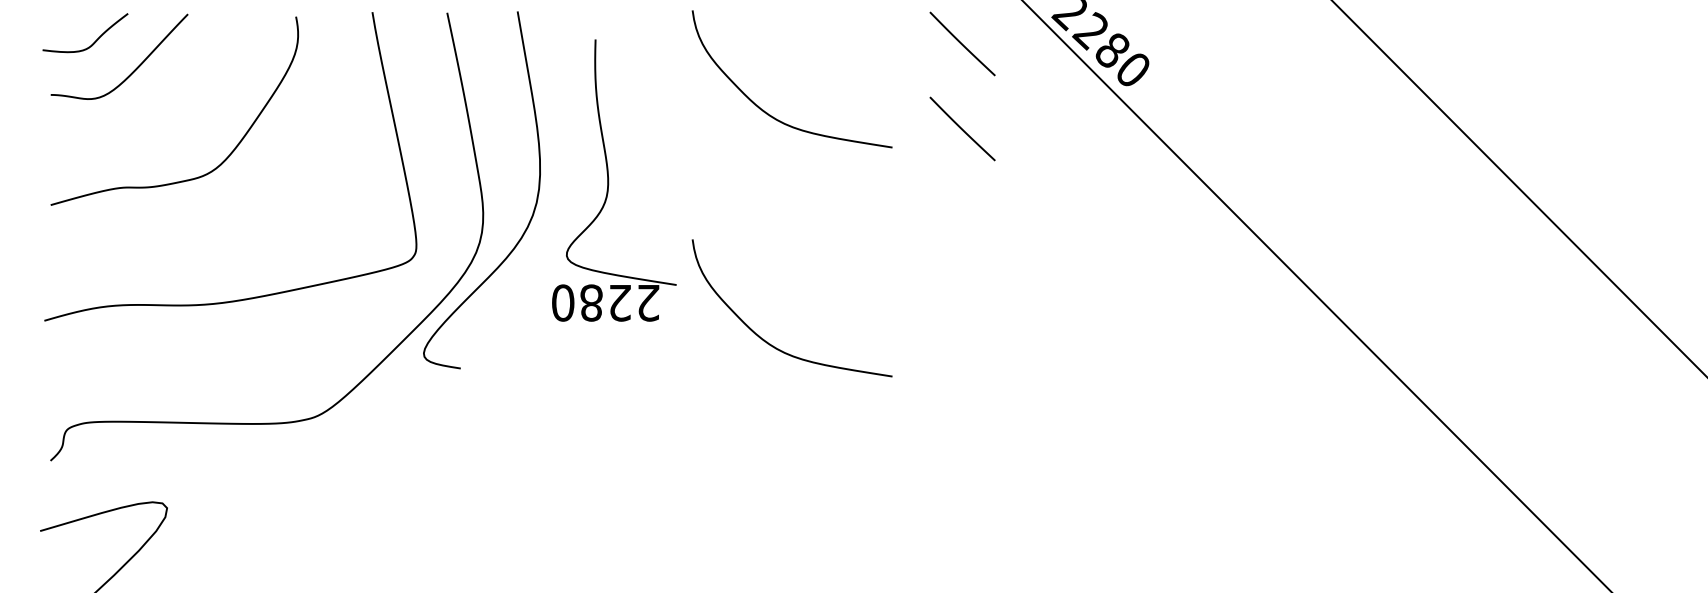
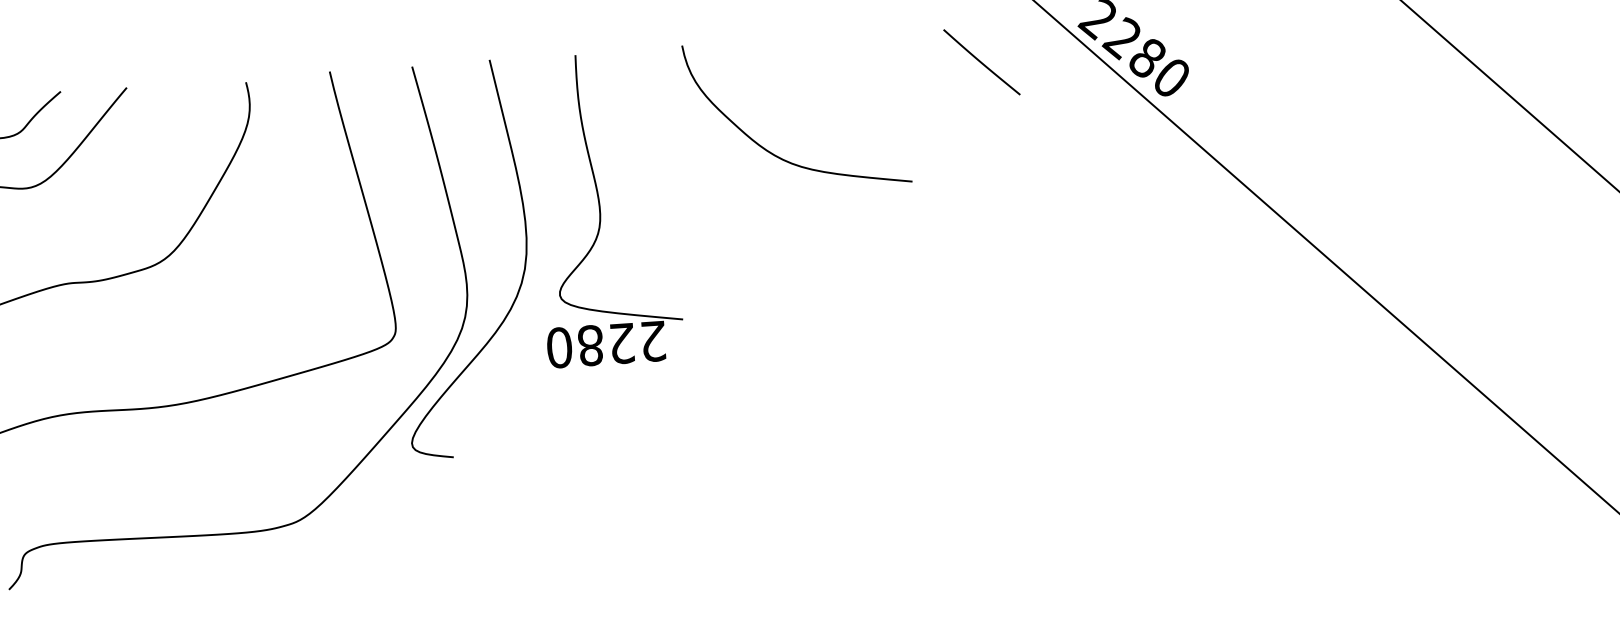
line: (962, 128) -> (988, 155), removed
part: (614, 180) -> (606, 209), moved
curve: (767, 341) -> (789, 404), removed

